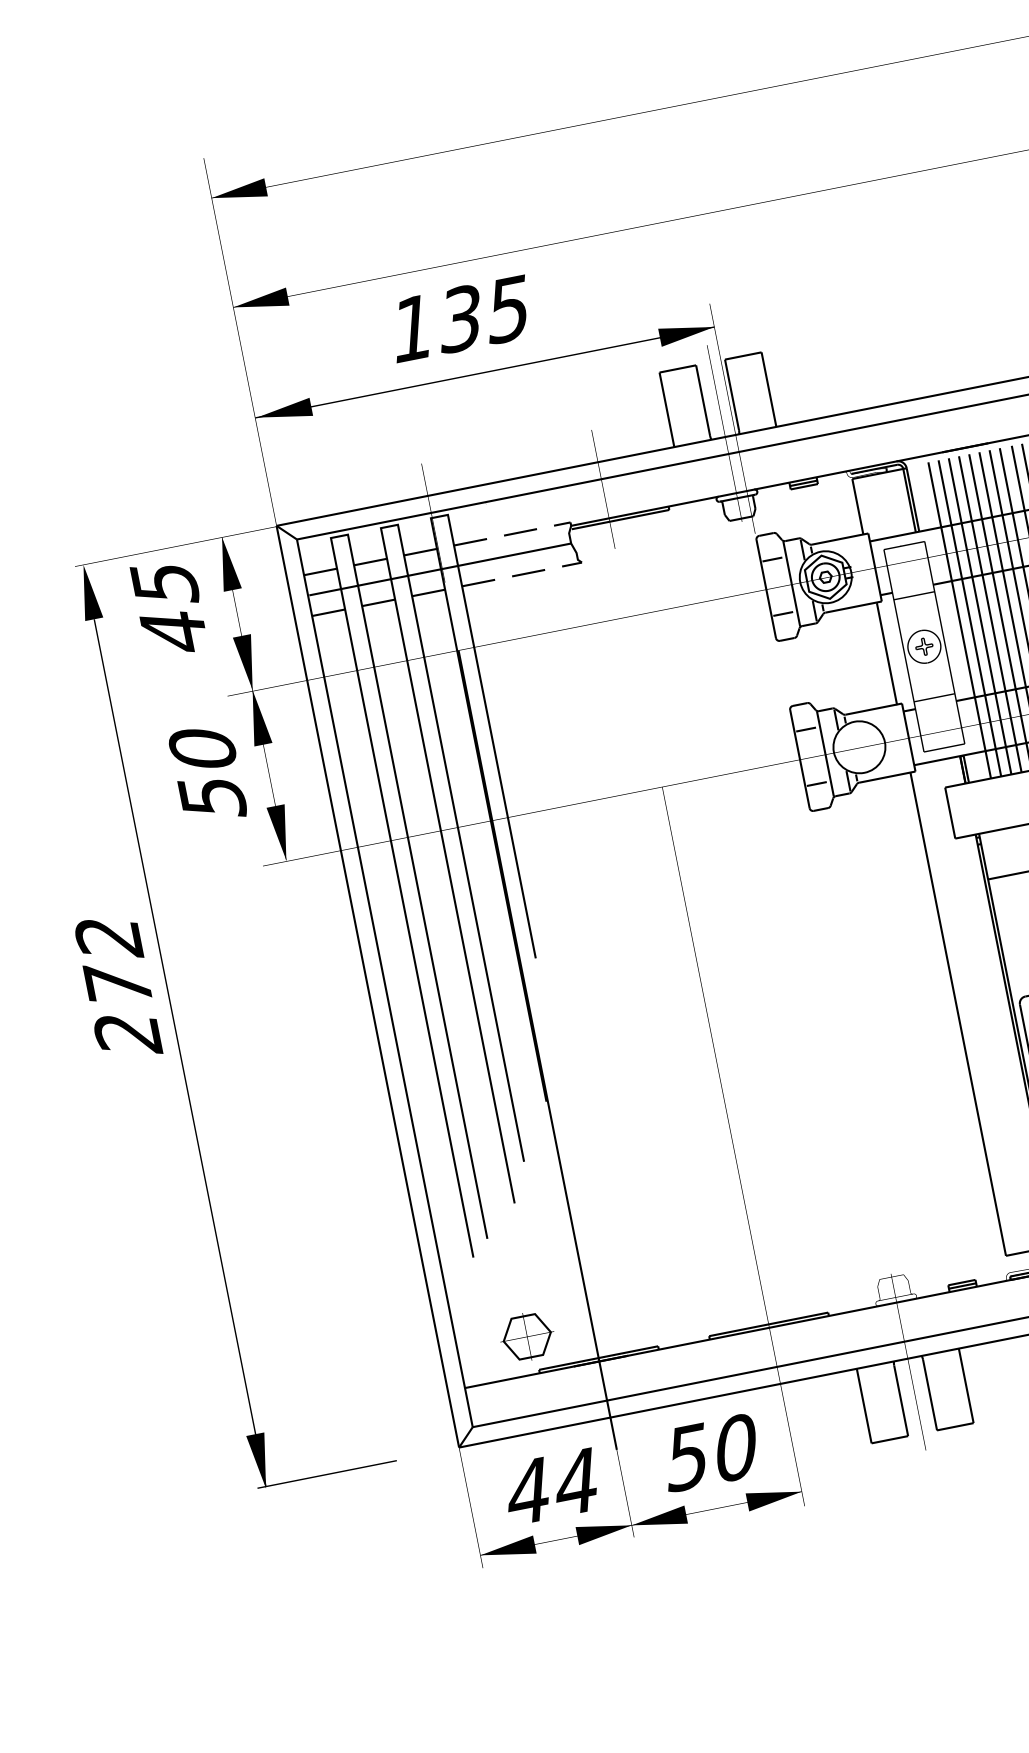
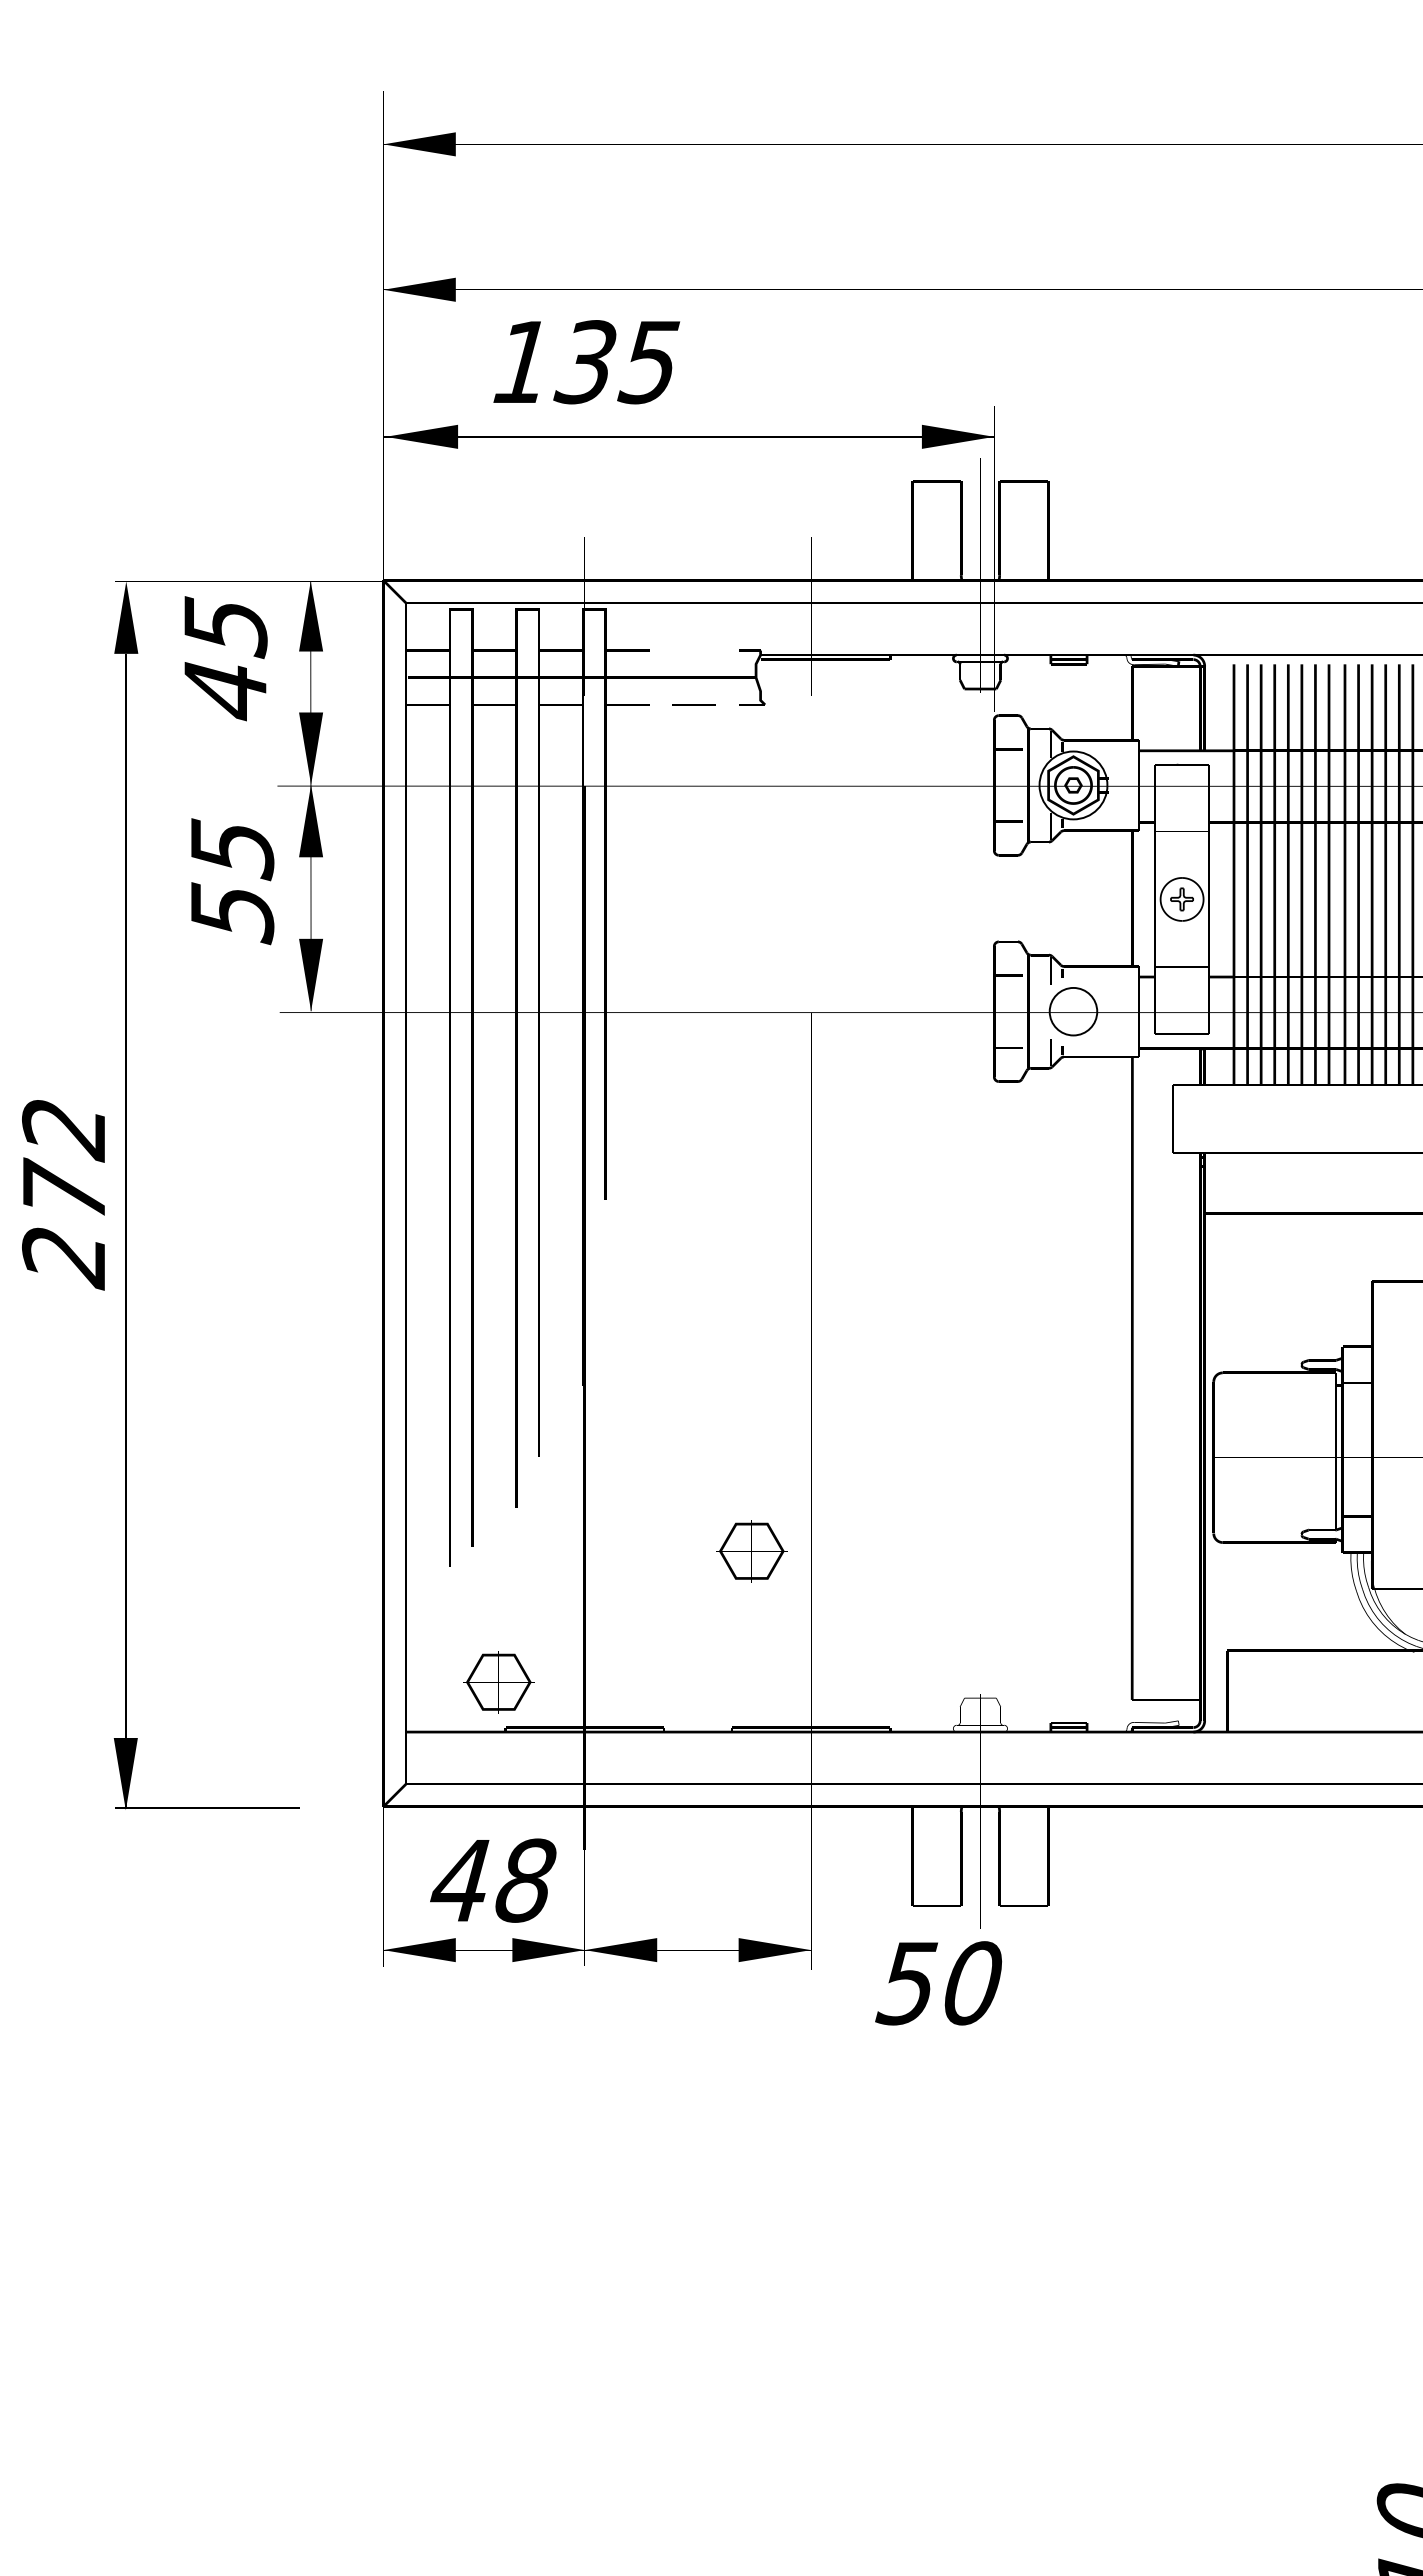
text: (460, 319) -> (586, 362), moved
line: (520, 532) -> (693, 650), removed
circle: (859, 747) -> (1073, 1011), size x0.7
text: (203, 750) -> (232, 849), 50 -> 55
text: (118, 988) -> (63, 1195), moved
part: (697, 1200) -> (751, 1551), added
text: (710, 1453) -> (938, 1983), moved
text: (576, 1481) -> (525, 1880), 44 -> 48

